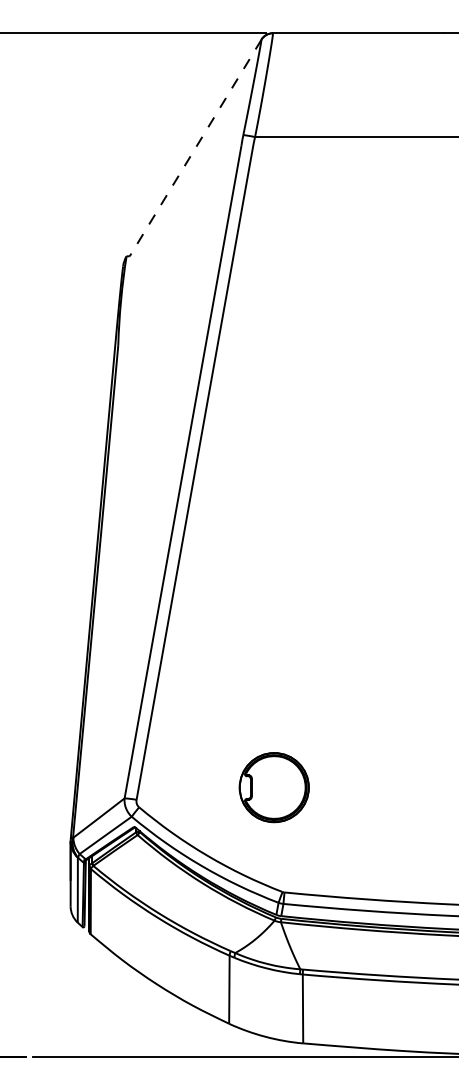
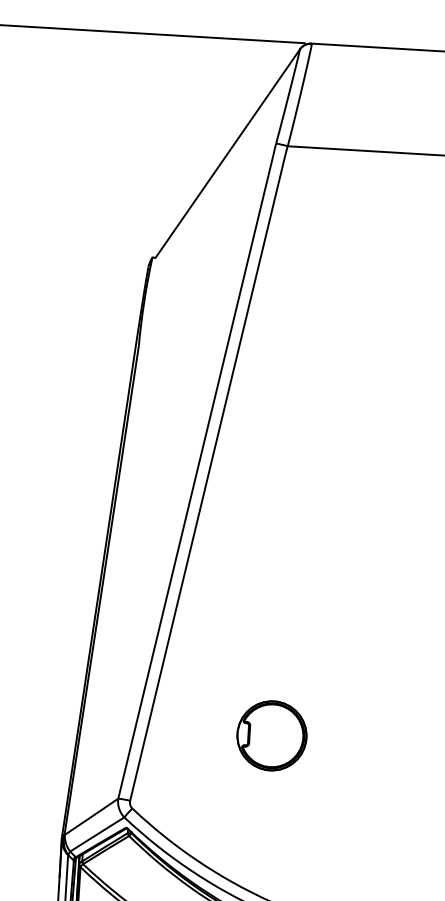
line: (195, 148) -> (227, 154), dashed -> solid
part: (273, 787) -> (271, 735), moved

